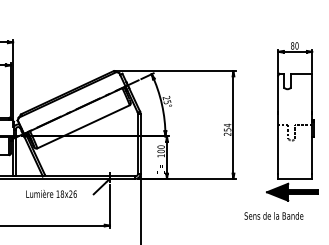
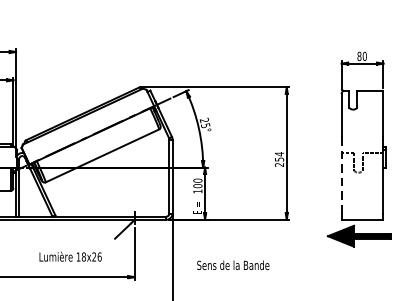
line: (278, 143) -> (342, 176), solid -> dashed
text: (51, 193) -> (70, 256), moved
text: (273, 215) -> (232, 264), moved

